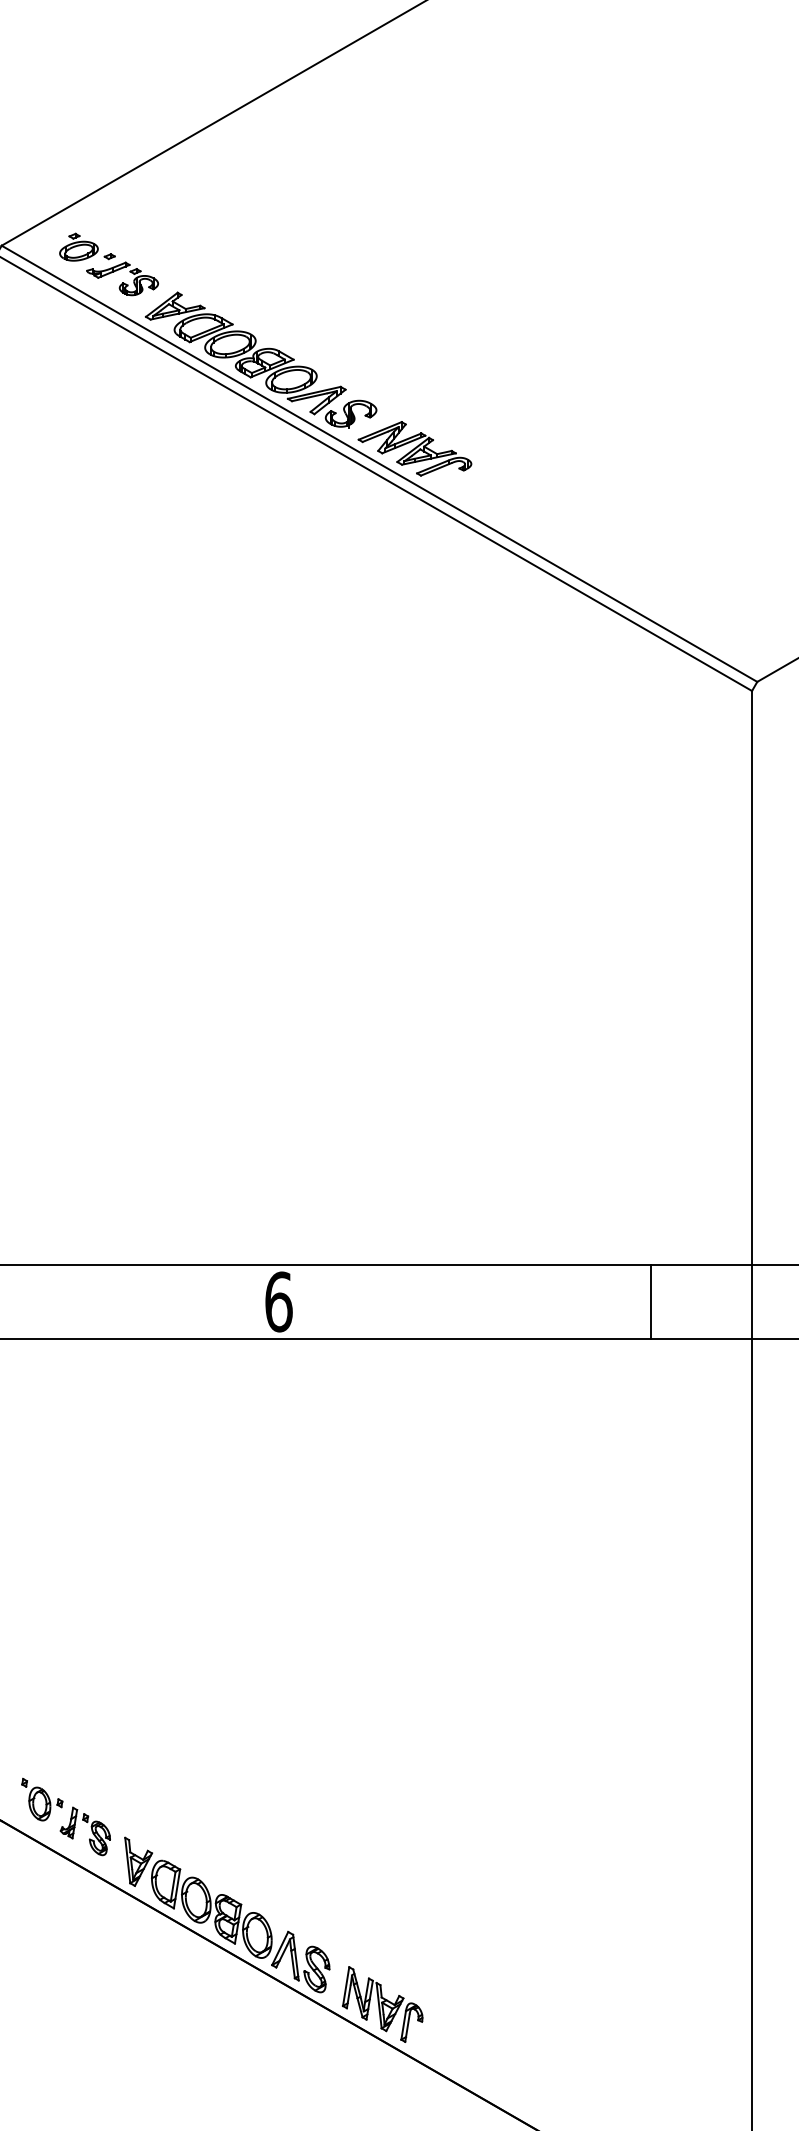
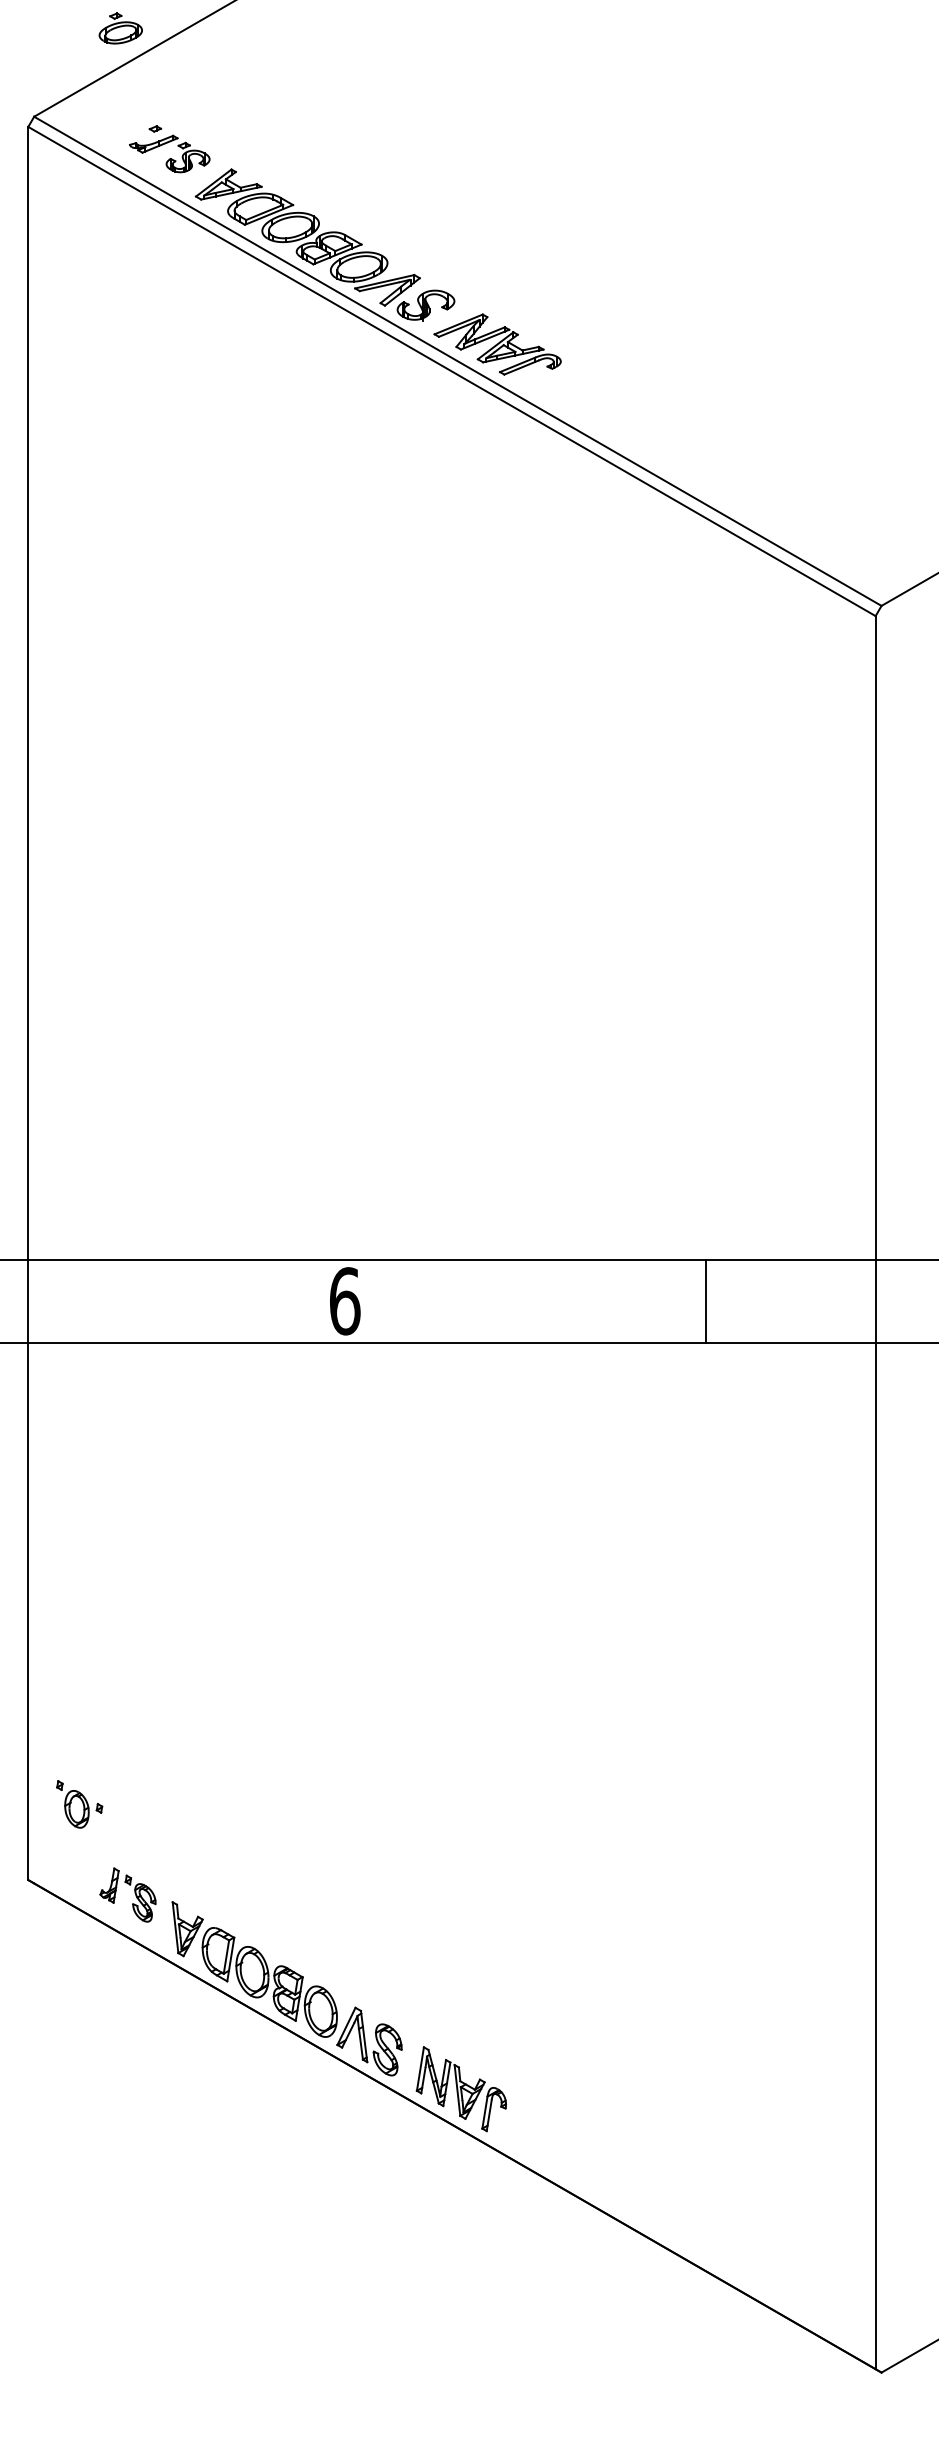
part: (78, 247) -> (120, 28), moved
line: (650, 1301) -> (705, 1300), moved
part: (42, 1799) -> (79, 1804), moved

